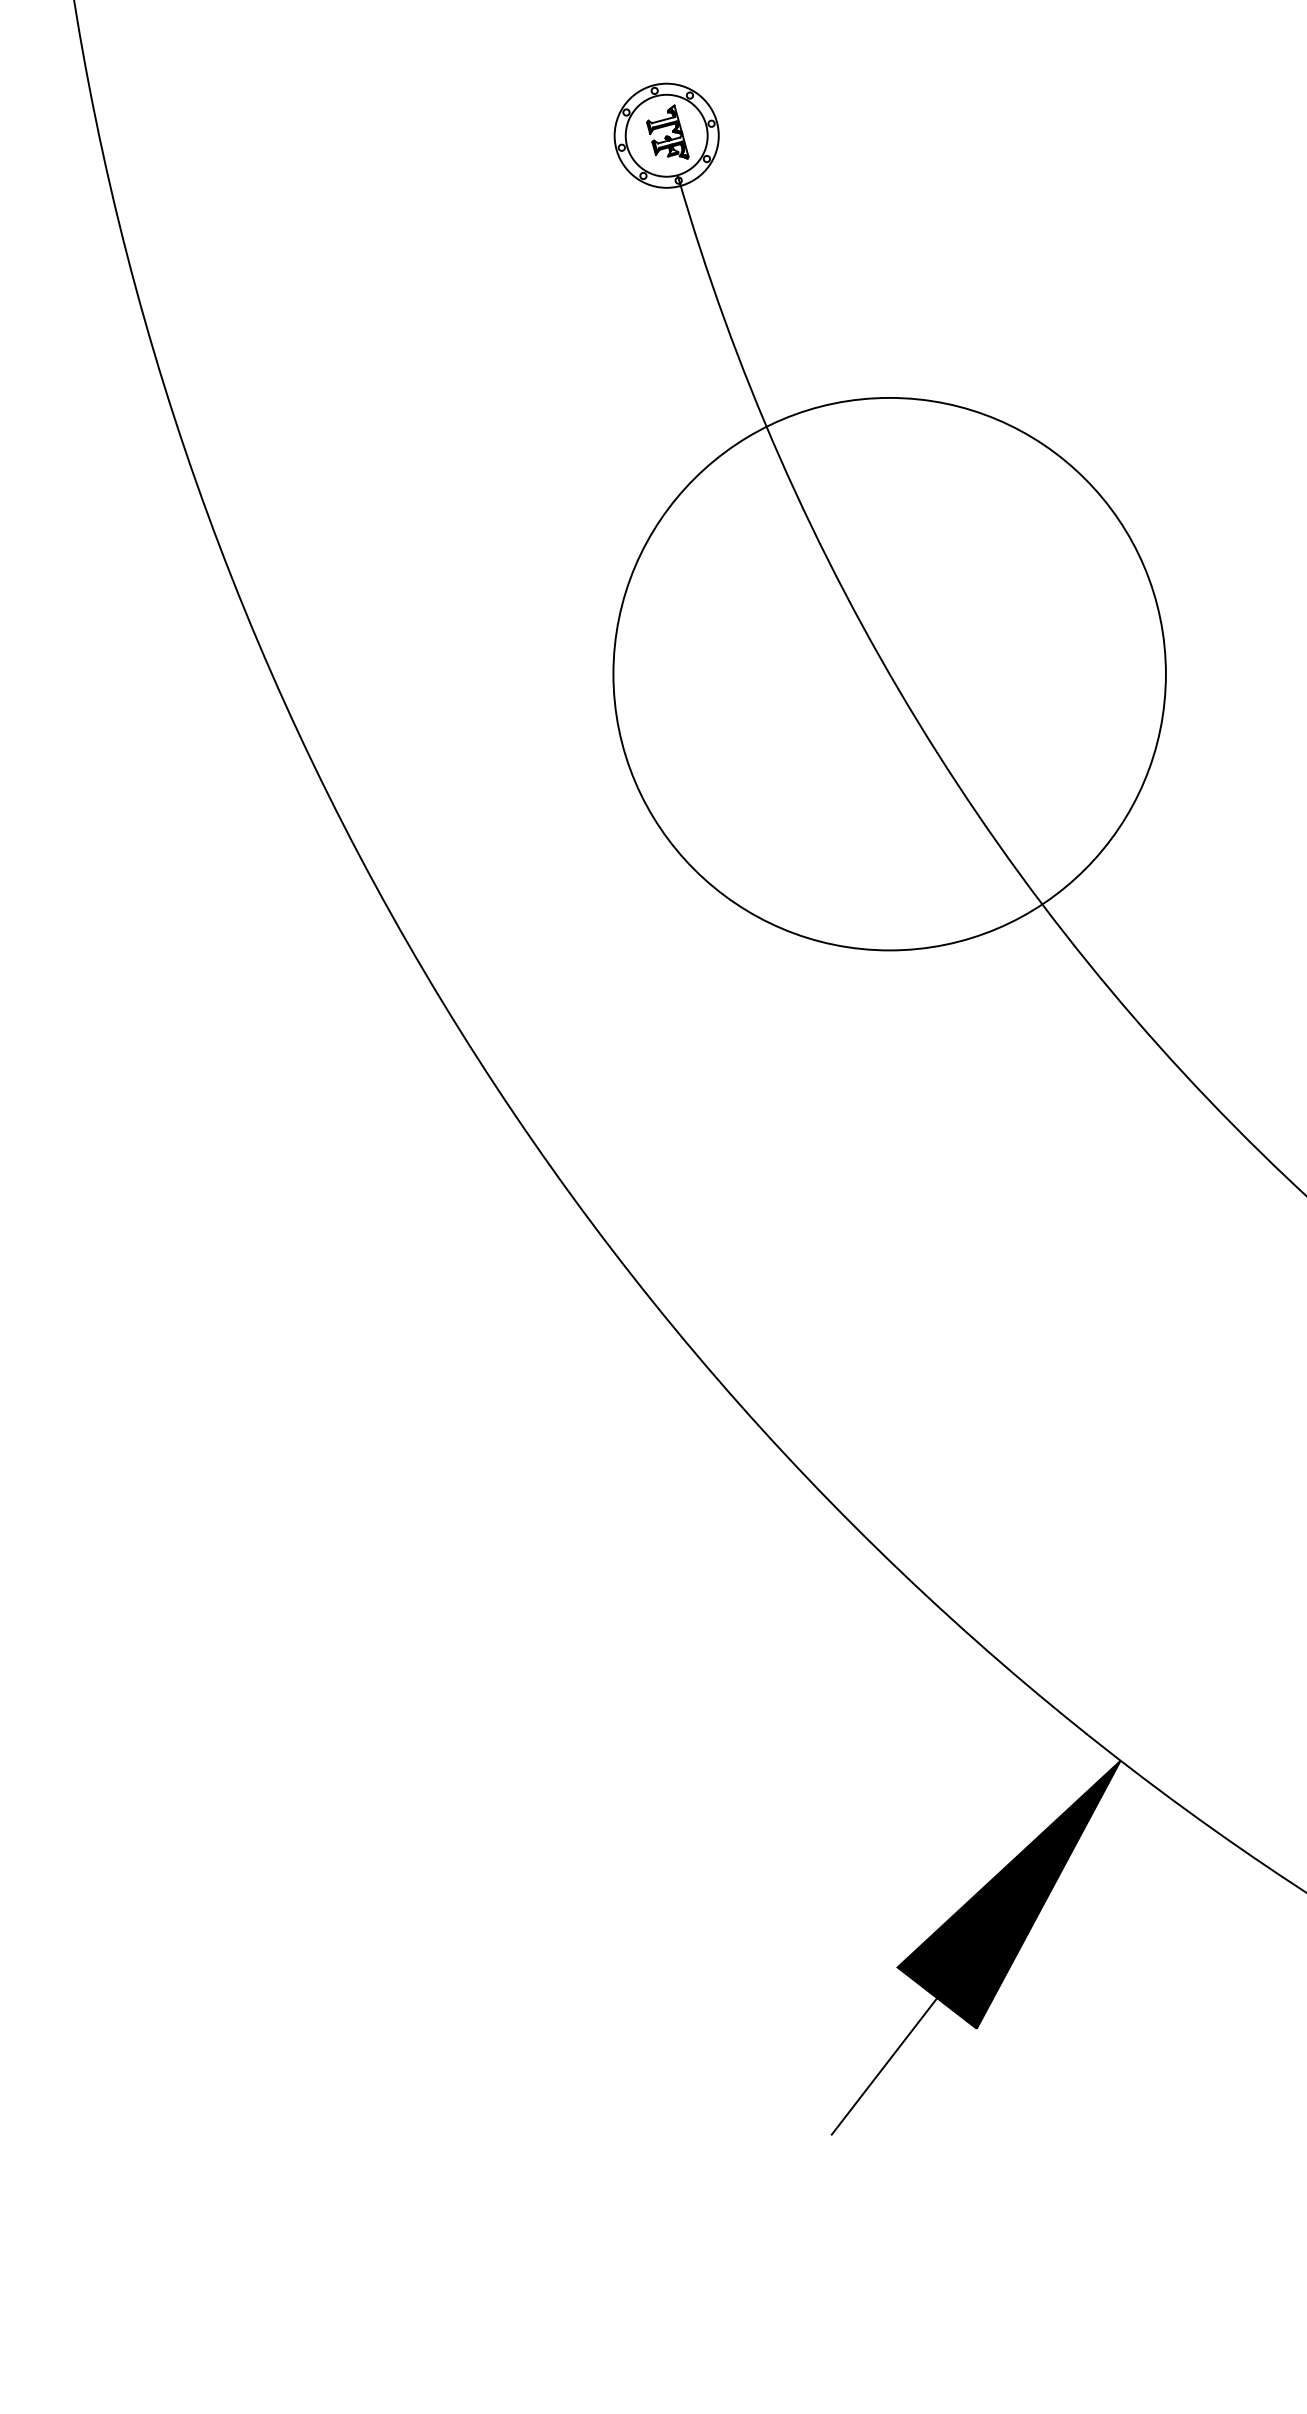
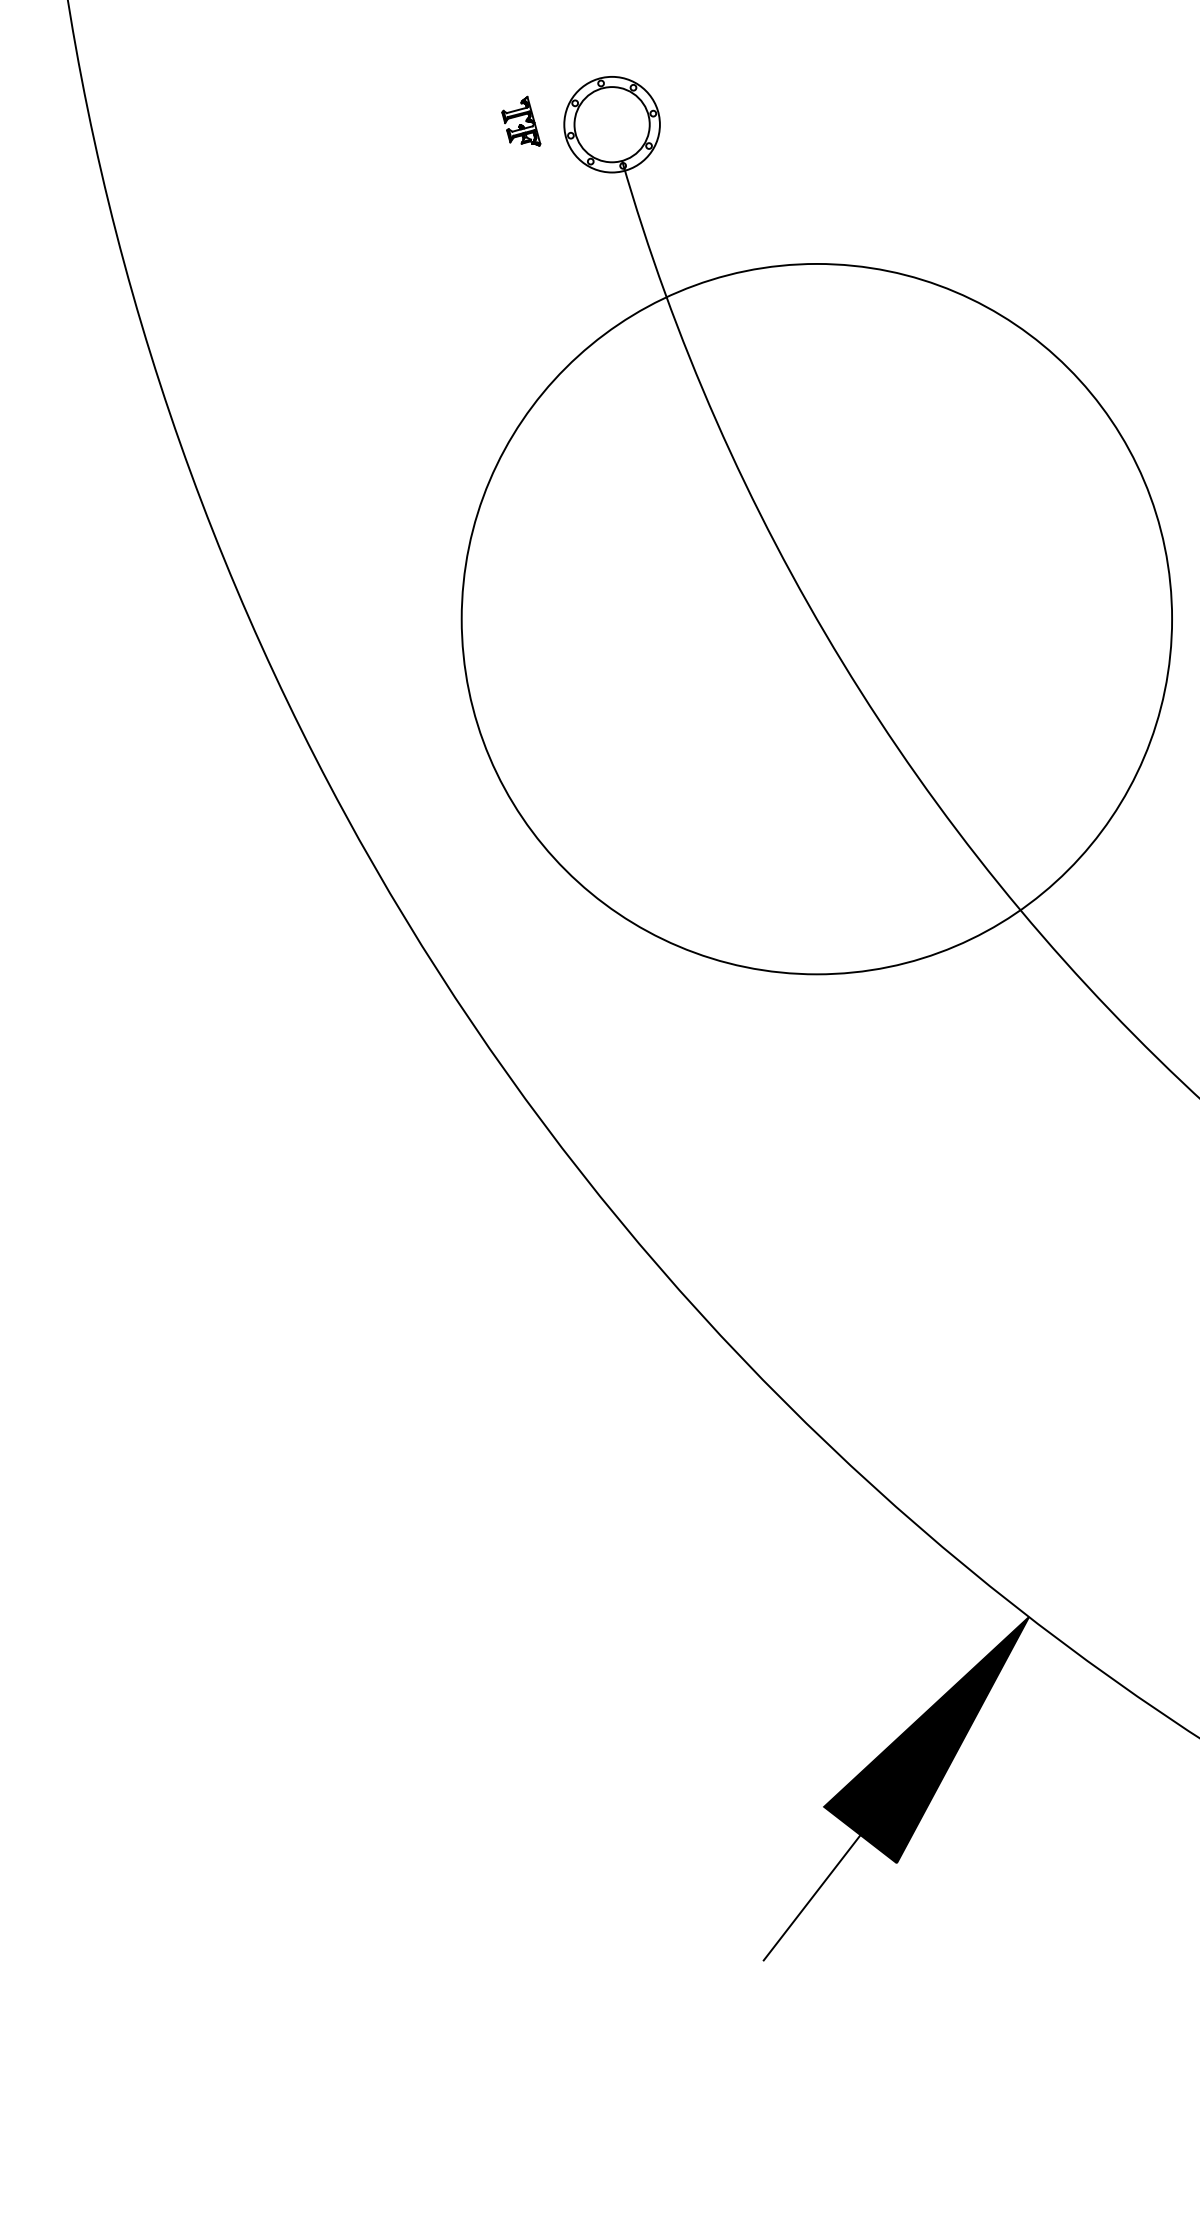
part: (667, 131) -> (521, 120), moved
circle: (889, 673) -> (816, 618), size x1.4

